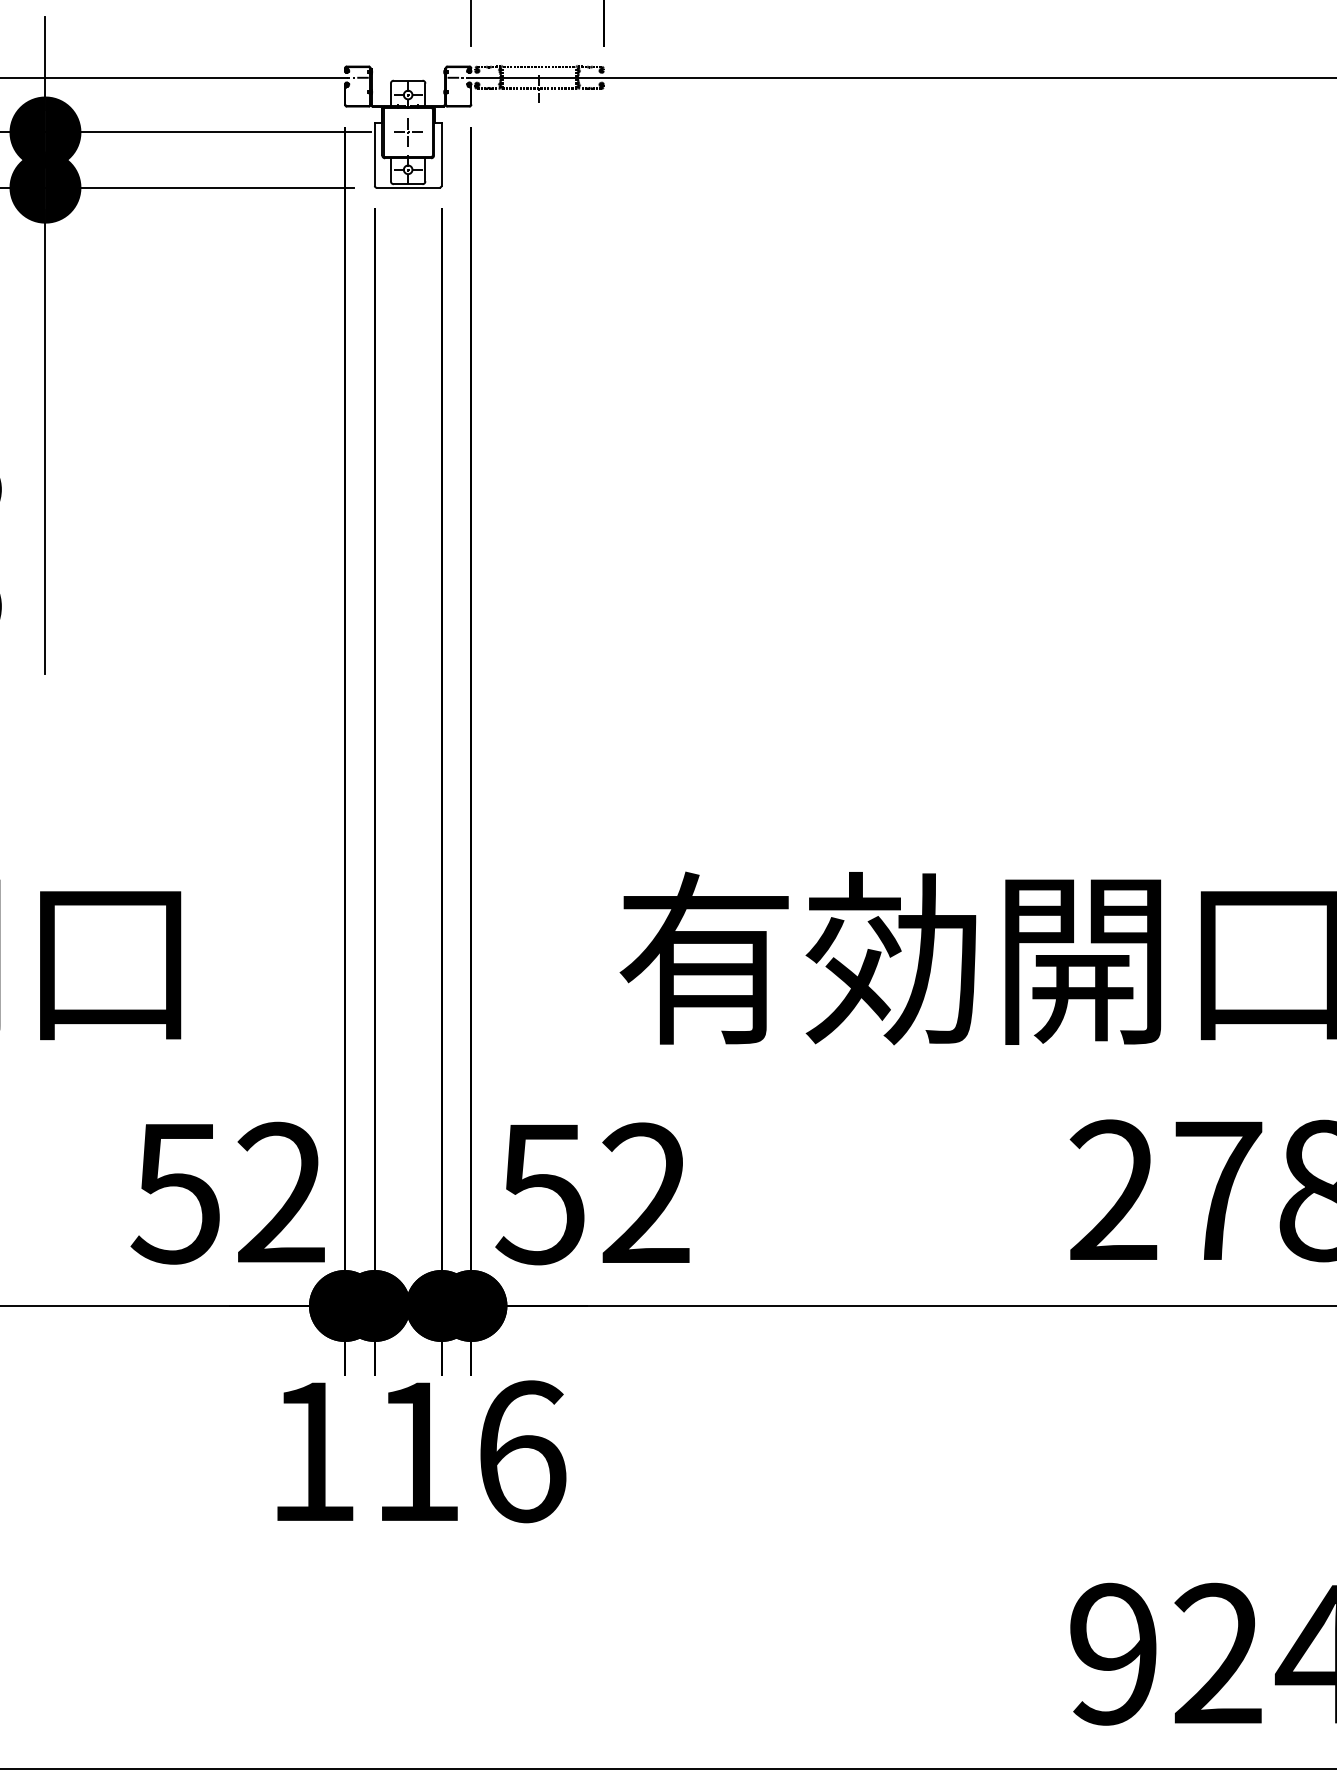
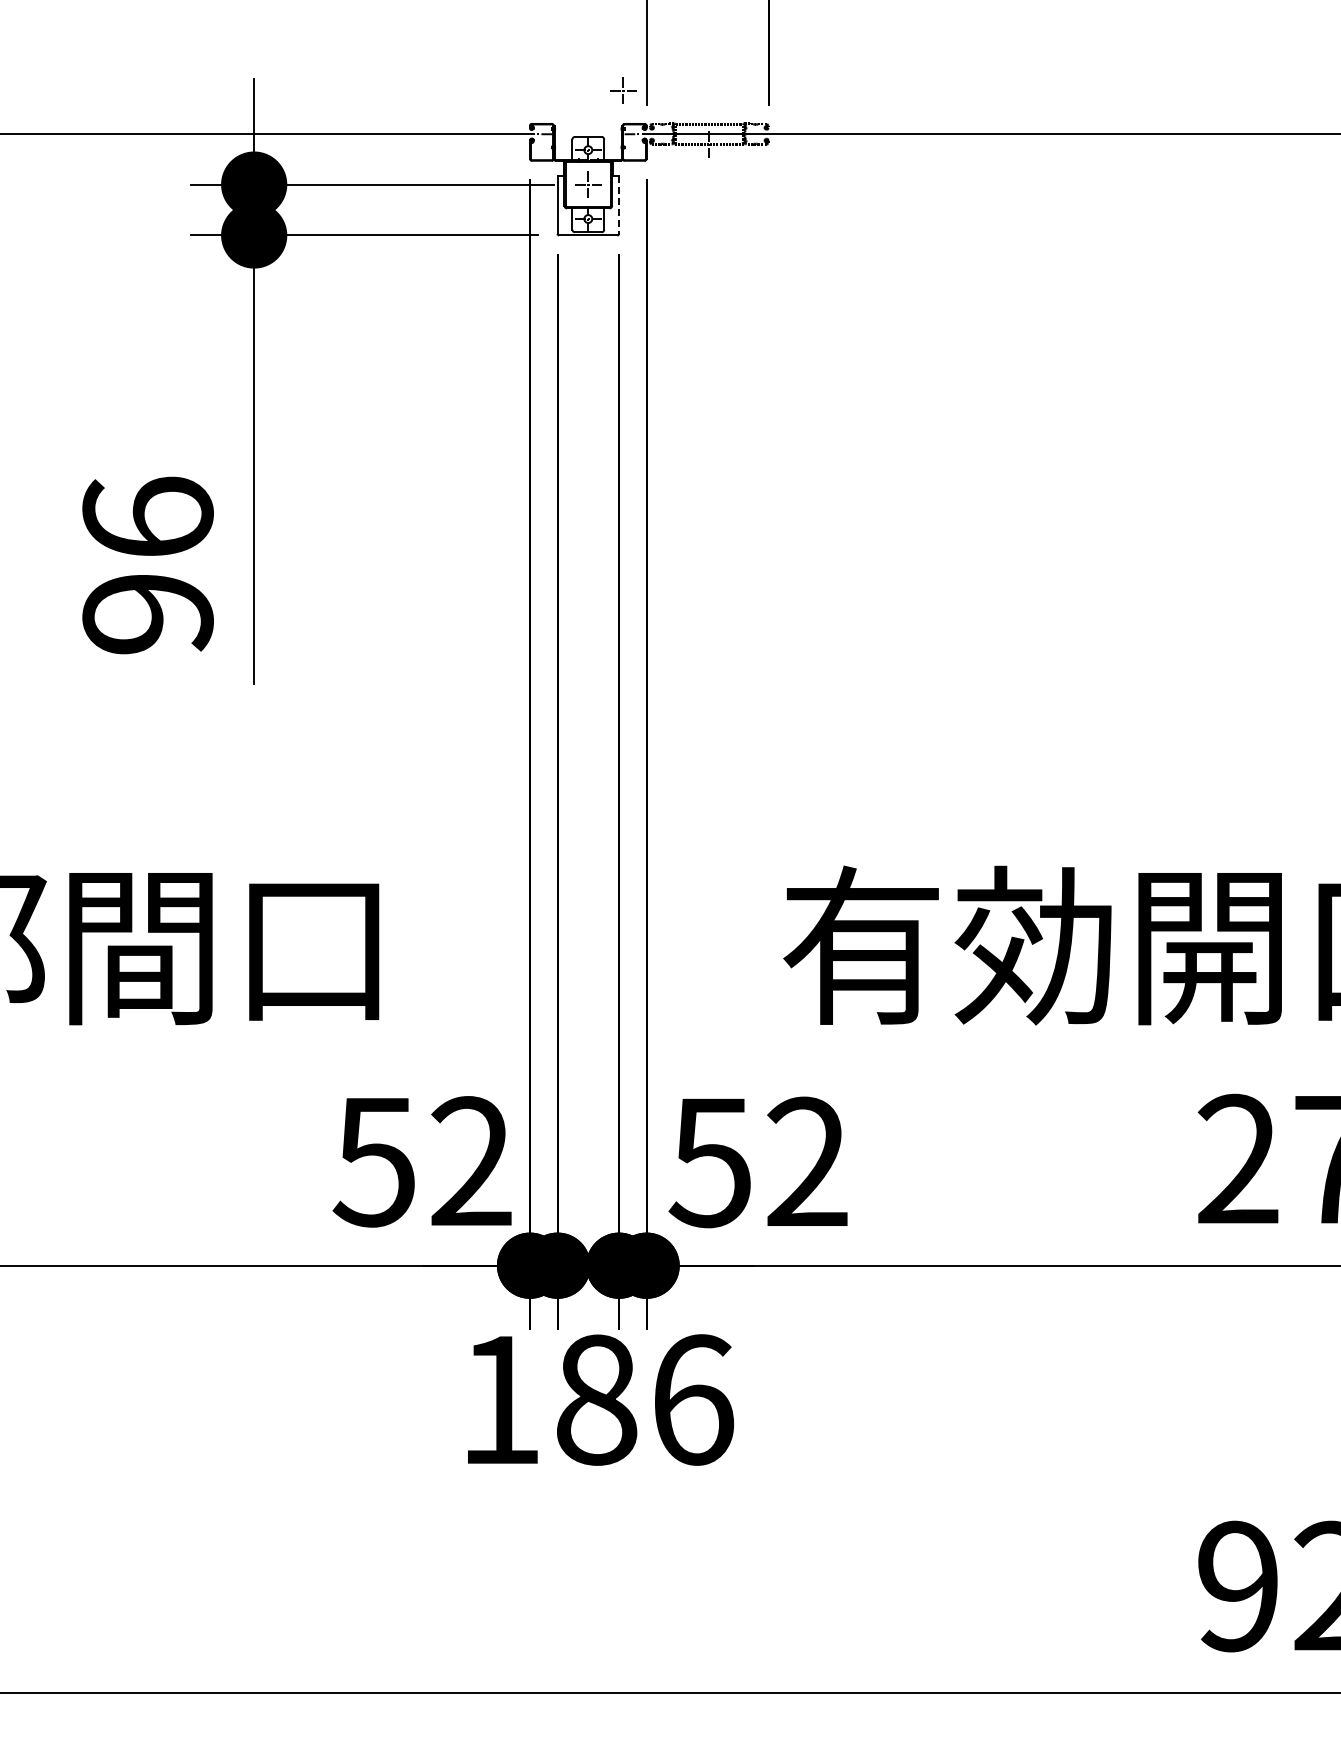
part: (446, 30) -> (623, 90), added
line: (442, 155) -> (619, 205), solid -> dashed
text: (418, 1451) -> (597, 1399), 116 -> 186

